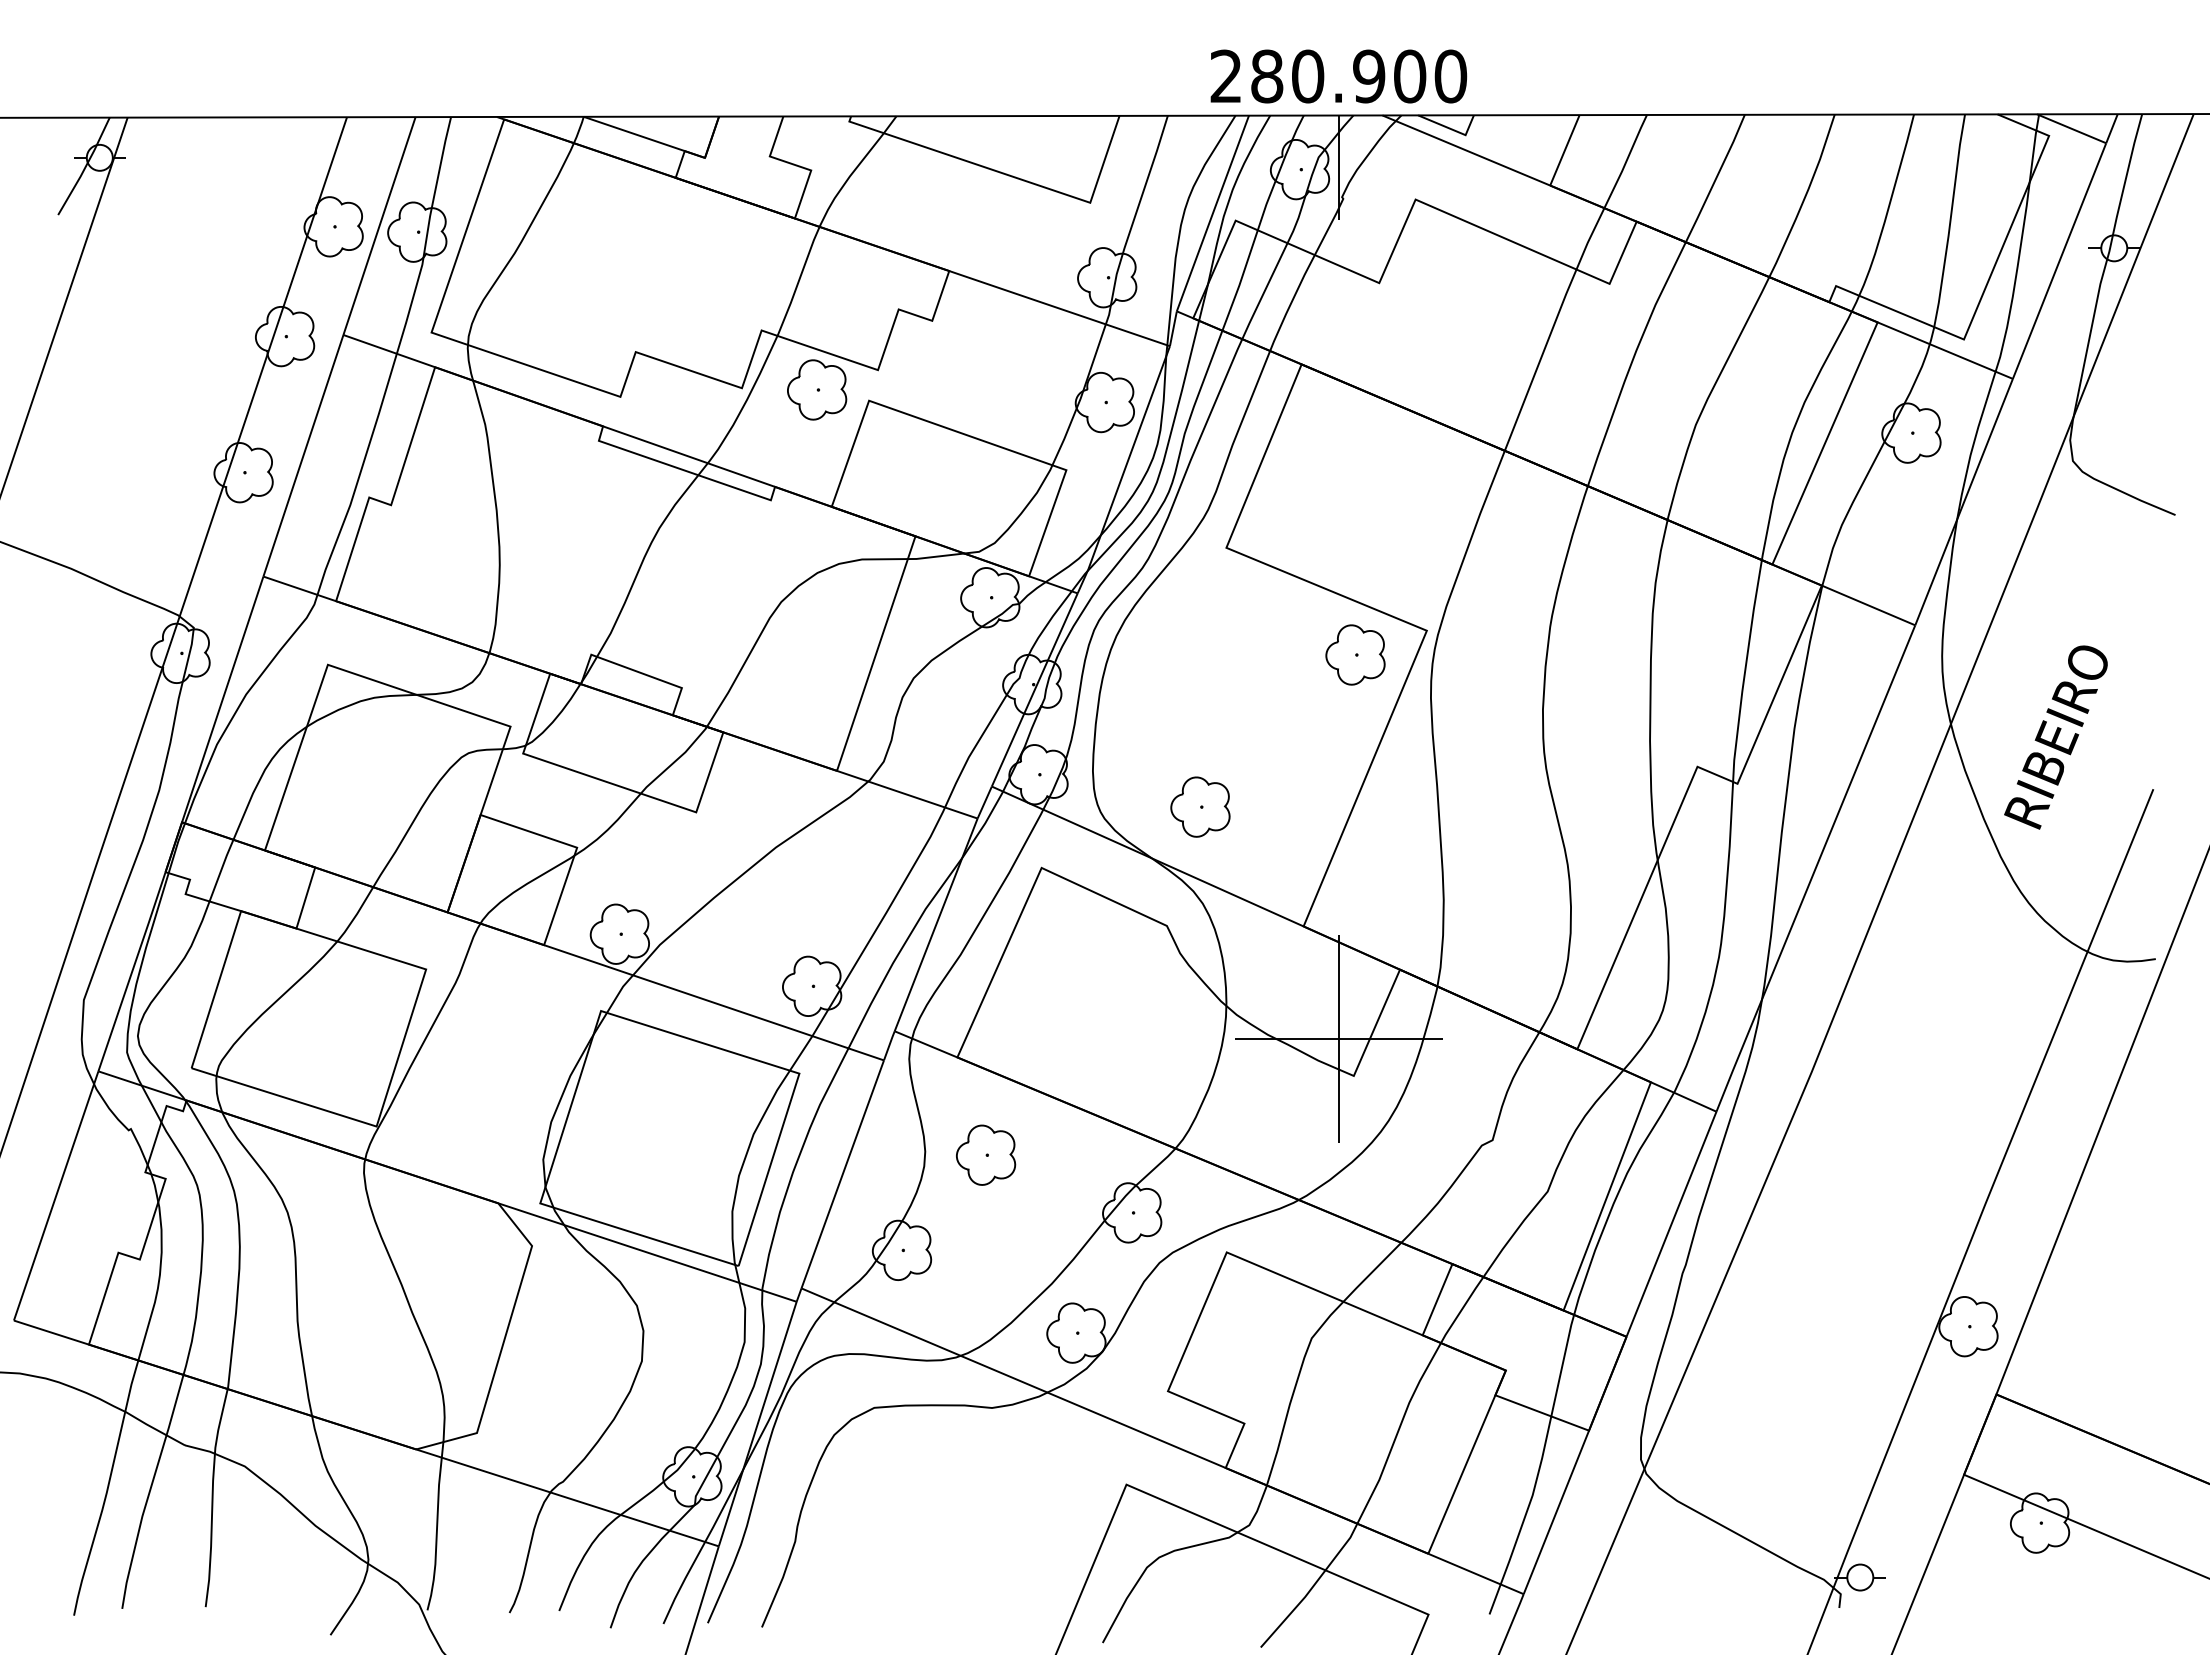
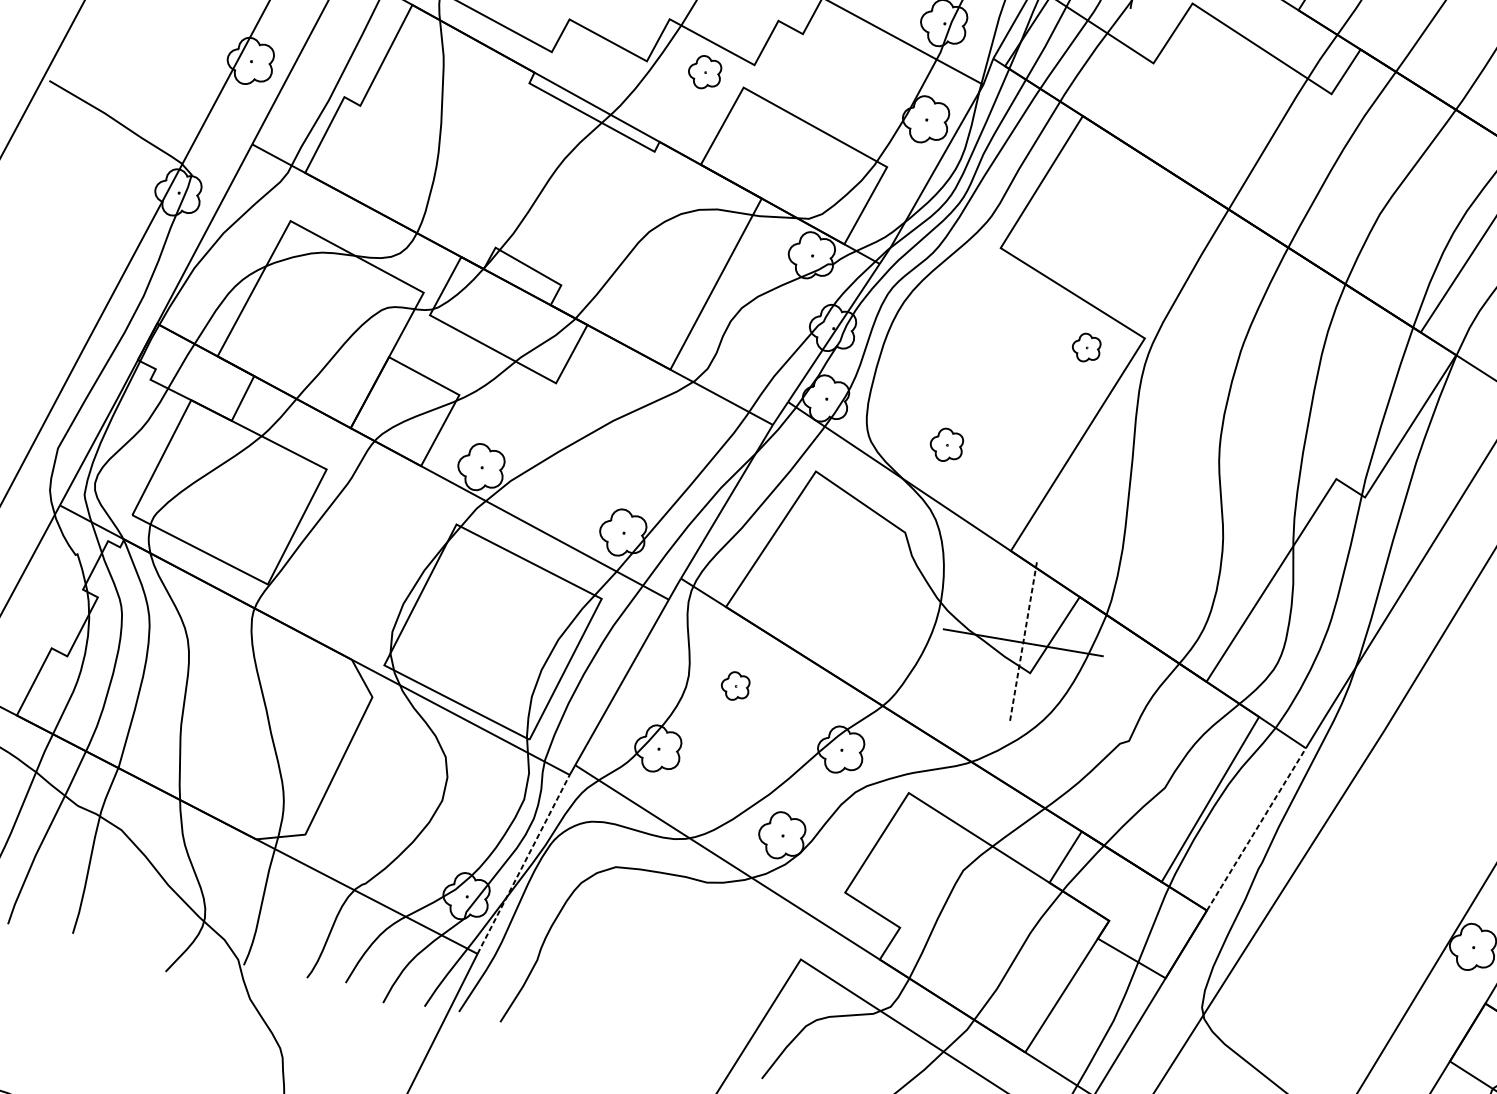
part: (817, 389) -> (705, 72), size x0.7
part: (1355, 654) -> (1086, 347), size x0.6
part: (1200, 806) -> (946, 444), size x0.7
line: (1338, 1039) -> (1023, 642), solid -> dashed
part: (986, 1154) -> (735, 685), size x0.6
line: (1671, 1223) -> (1256, 828), solid -> dashed
line: (757, 1423) -> (523, 863), solid -> dashed

